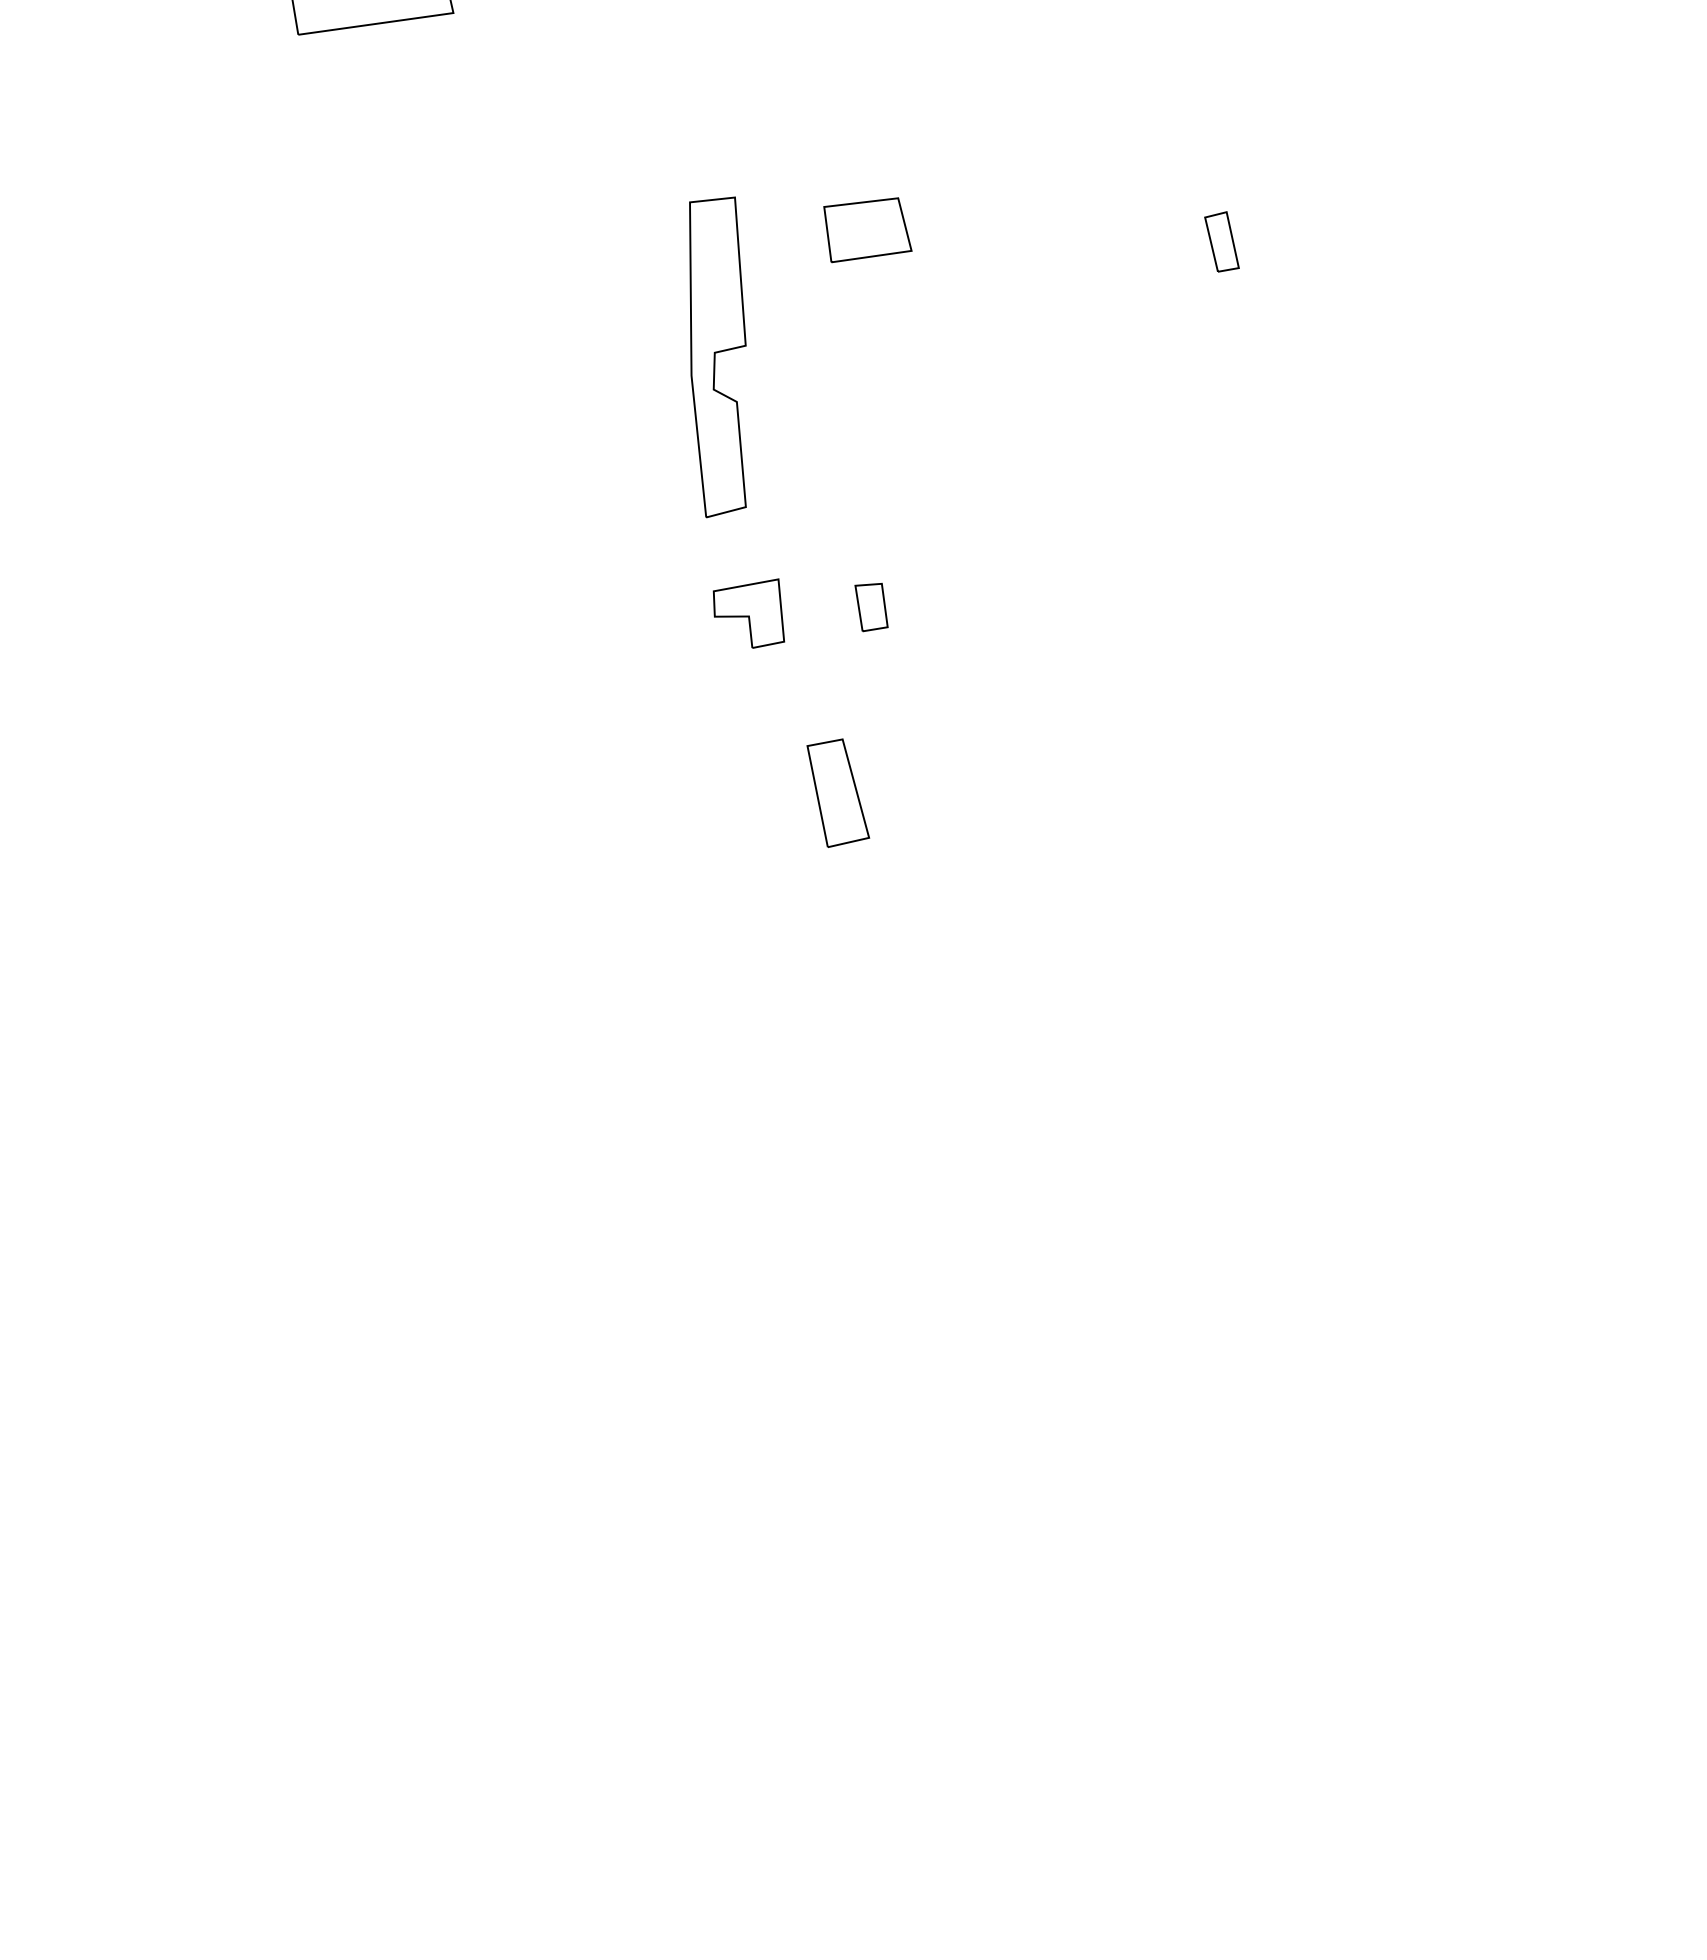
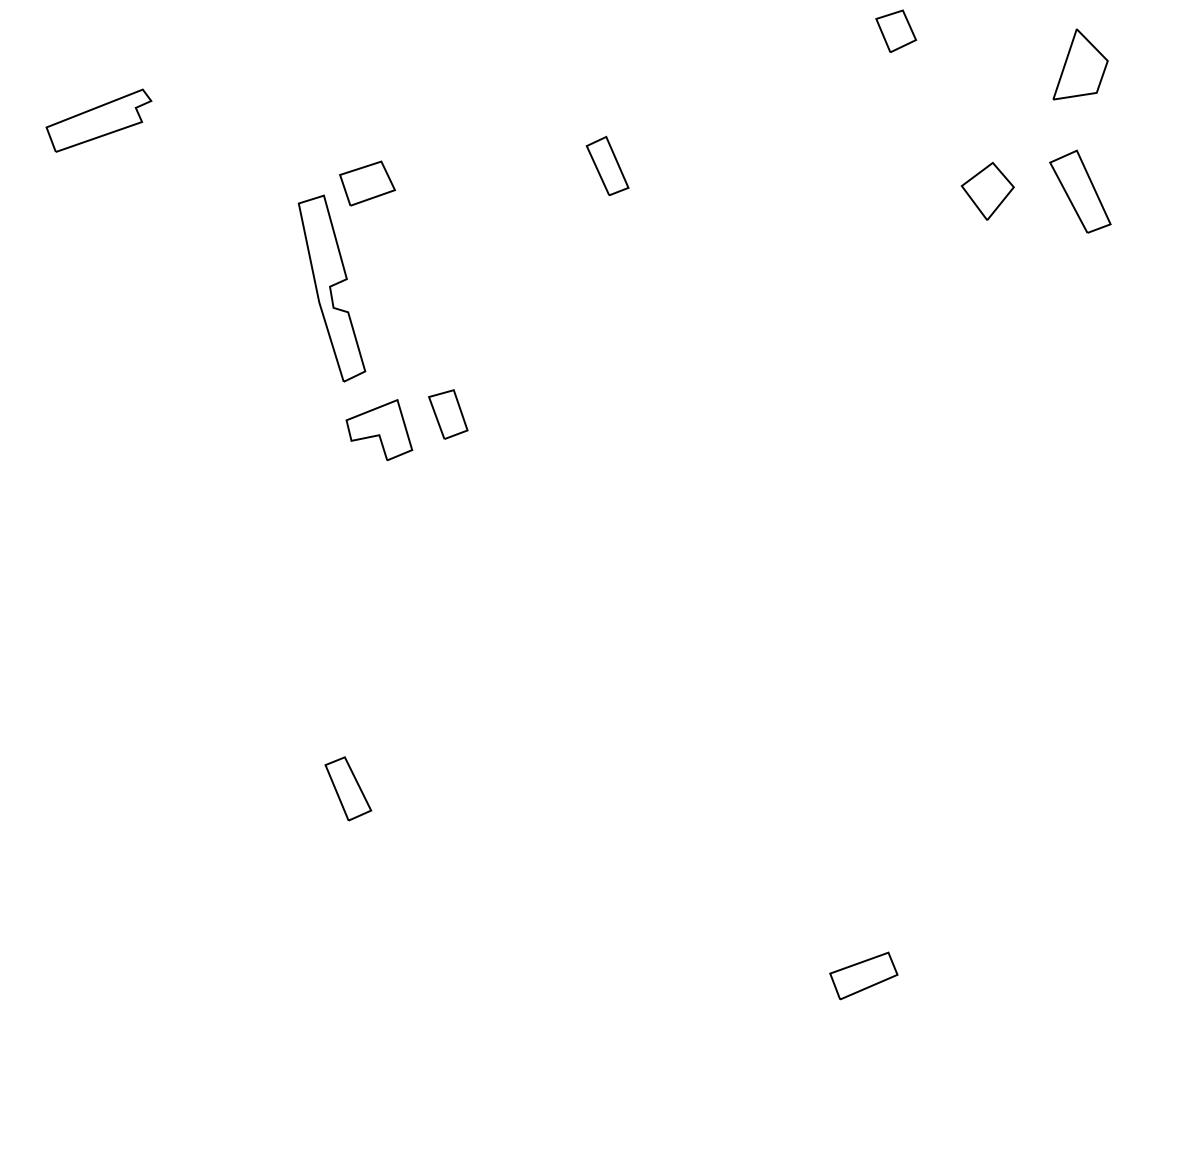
part: (867, 230) -> (367, 183), moved
part: (1222, 241) -> (607, 165), size x1.67
part: (871, 607) -> (448, 414), size x1.67
part: (750, 609) -> (379, 429), size x1.43
part: (838, 793) -> (348, 788), moved
part: (1383, 1689) -> (863, 975), added

